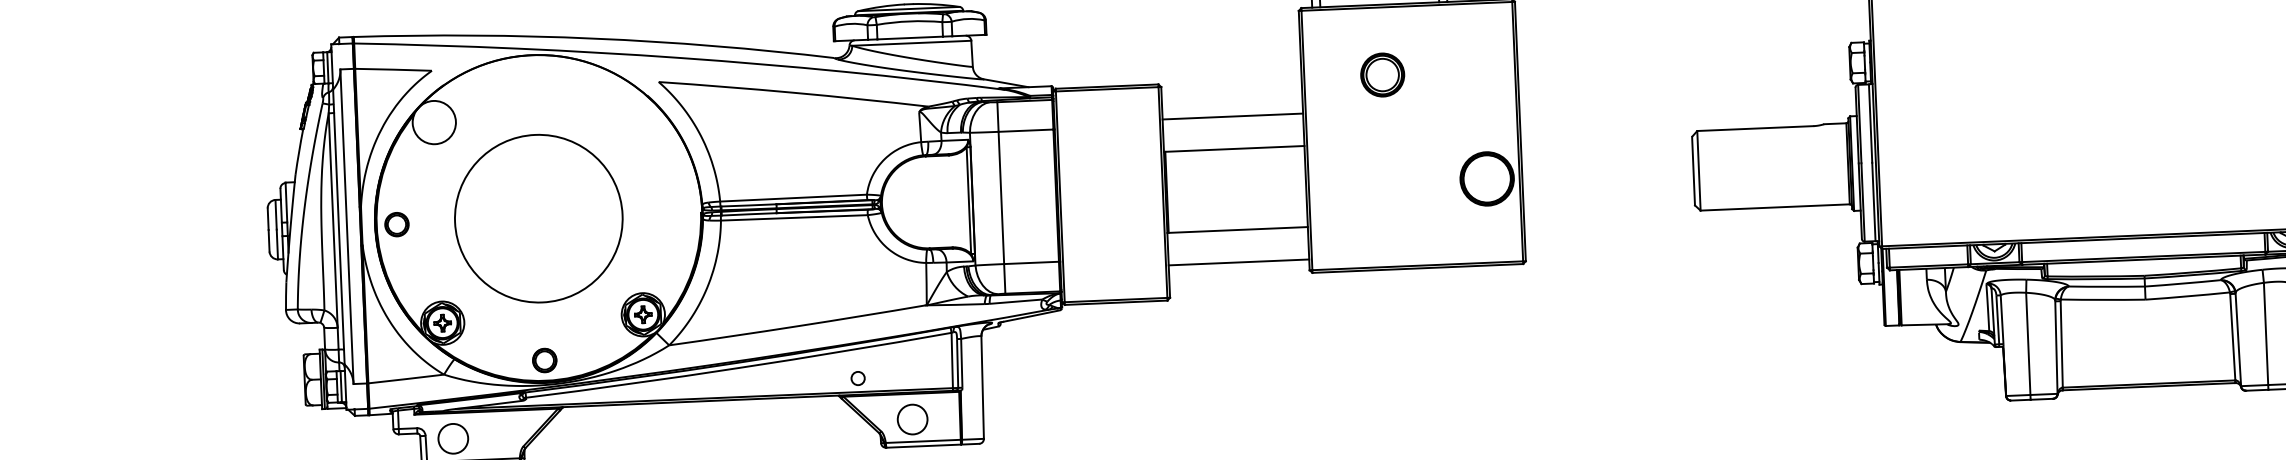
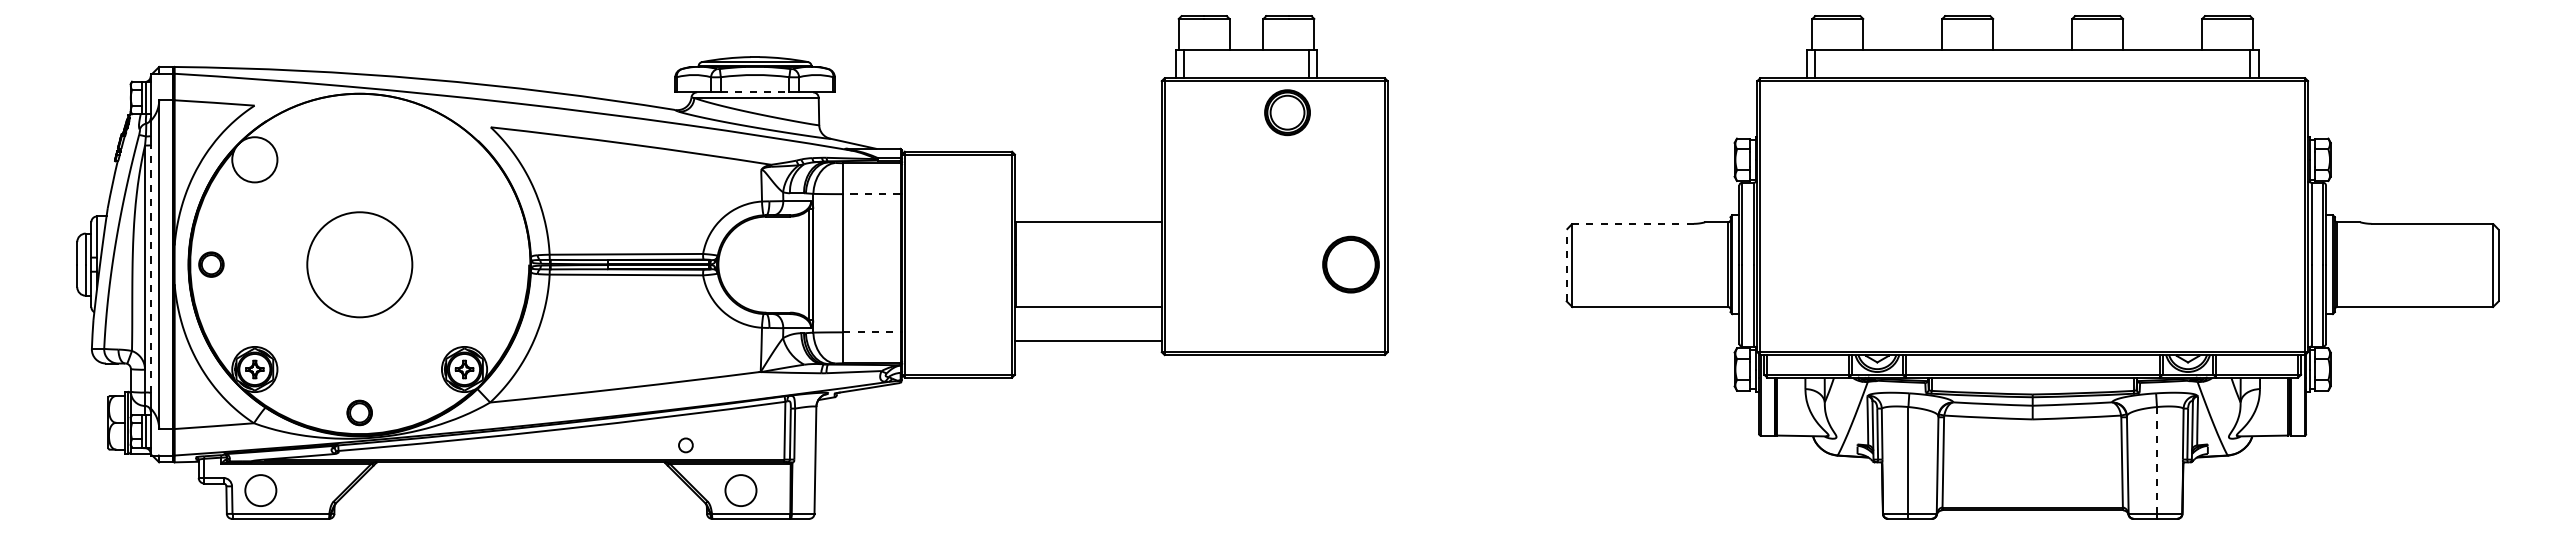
line: (910, 38) -> (755, 92), solid -> dashed
part: (1382, 74) -> (1287, 112), moved
line: (1232, 116) -> (1087, 188), removed
line: (1755, 128) -> (1633, 223), solid -> dashed
line: (1025, 131) -> (871, 194), solid -> dashed
line: (1693, 171) -> (1566, 265), solid -> dashed
circle: (538, 218) -> (359, 264), size x0.6
line: (338, 231) -> (150, 269), solid -> dashed
line: (1031, 263) -> (871, 332), solid -> dashed
line: (2265, 333) -> (2156, 460), solid -> dashed

